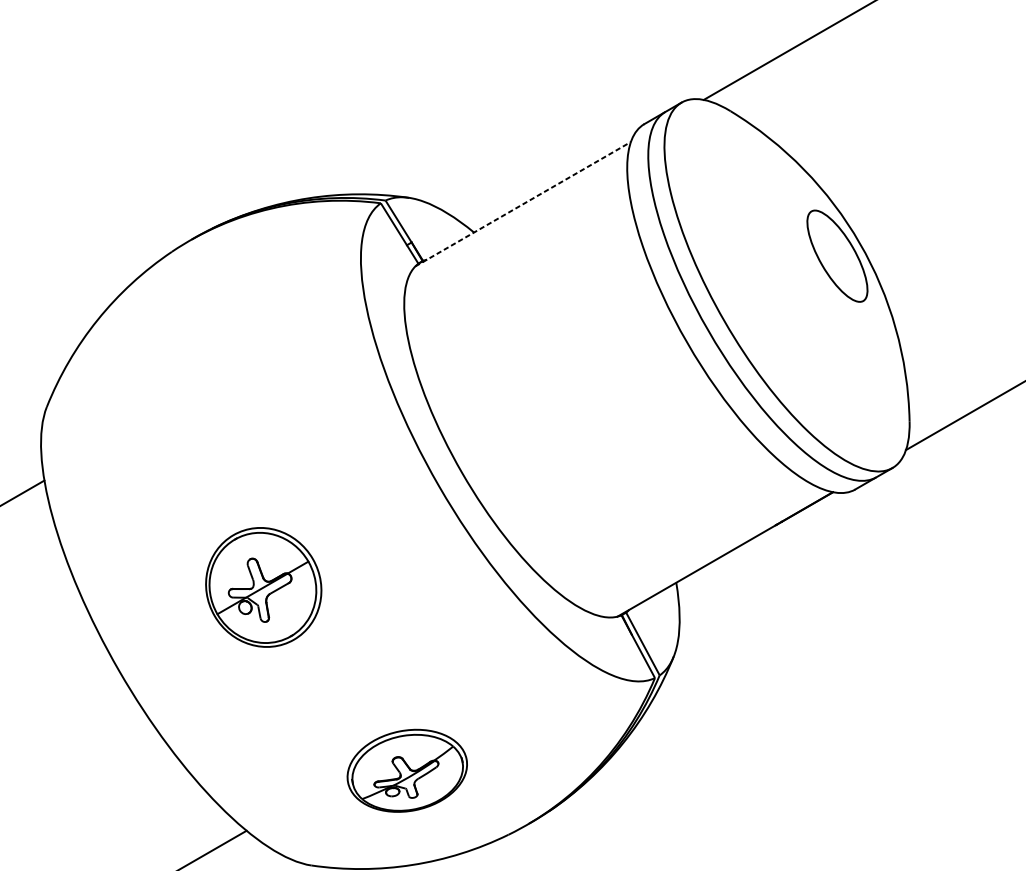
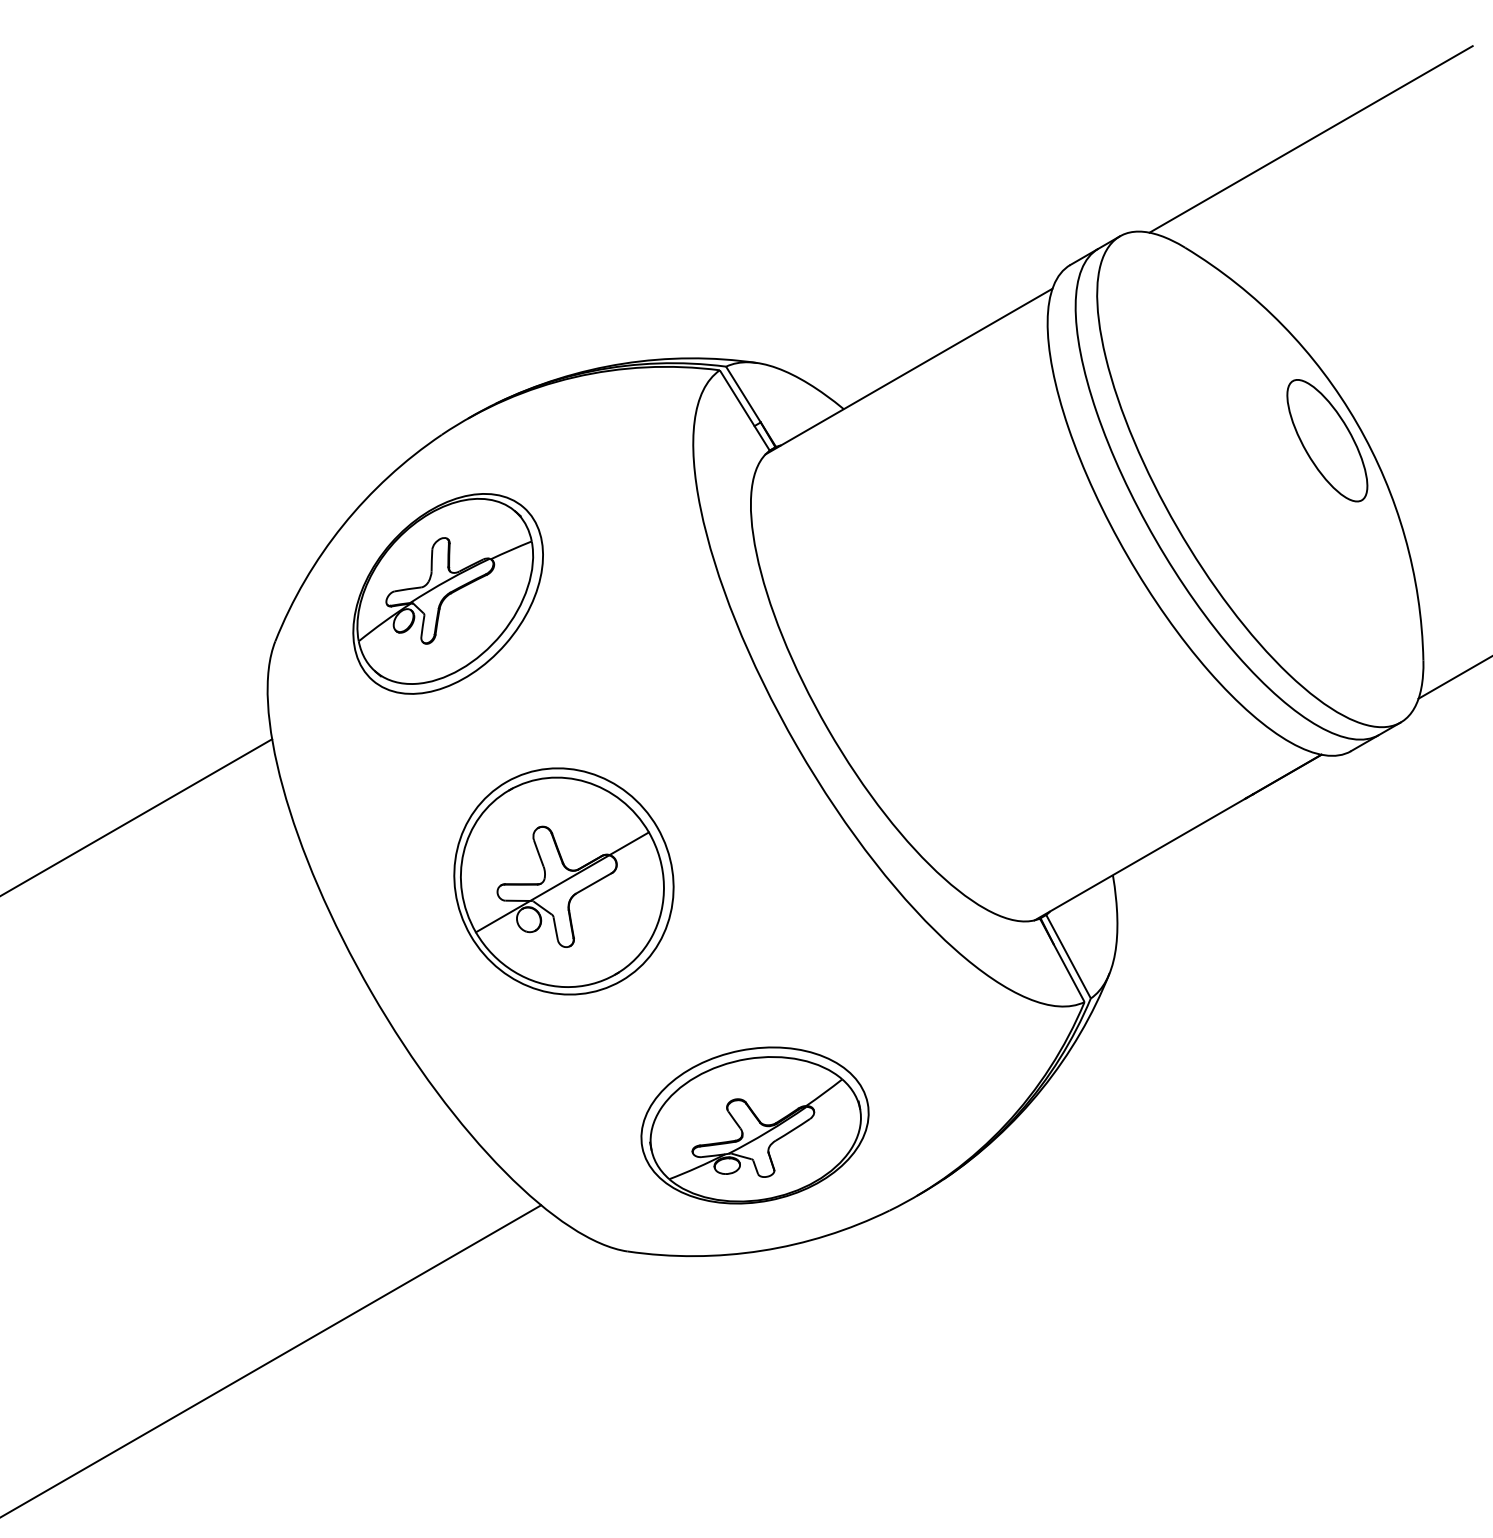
line: (523, 204) -> (909, 371), dashed -> solid
part: (176, 371) -> (447, 593), added
part: (263, 587) -> (563, 881), size x1.43
part: (406, 770) -> (754, 1125), size x1.43

